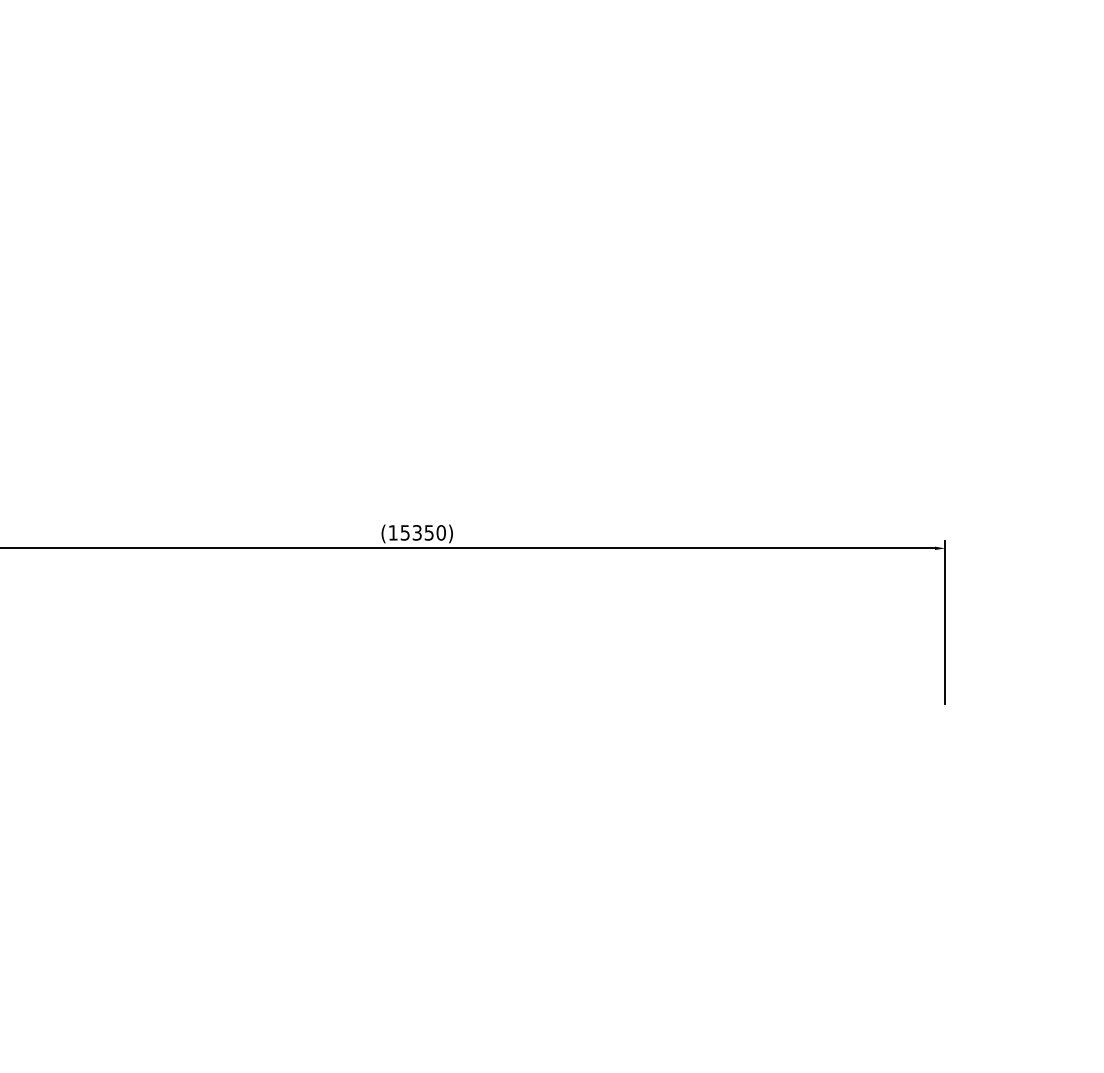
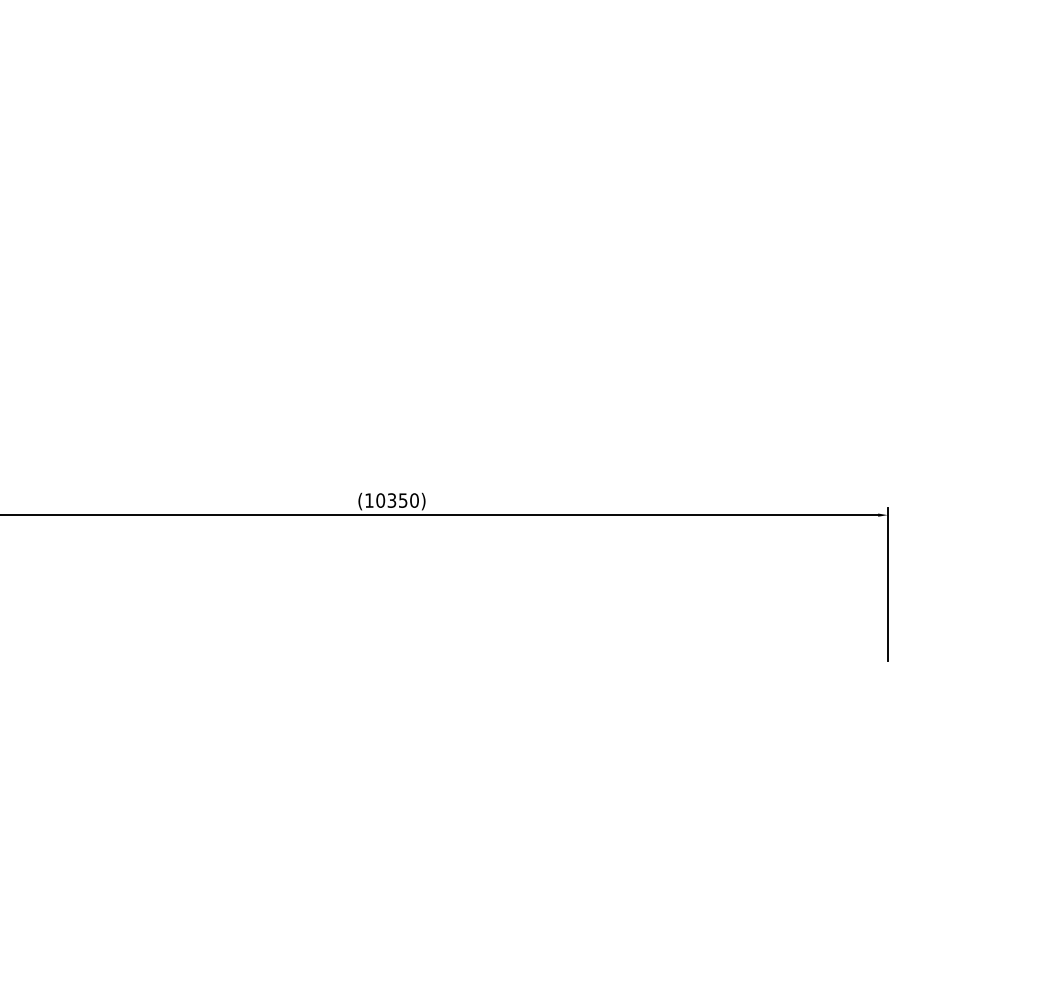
text: (404, 532) -> (379, 500), (15350) -> (10350)

